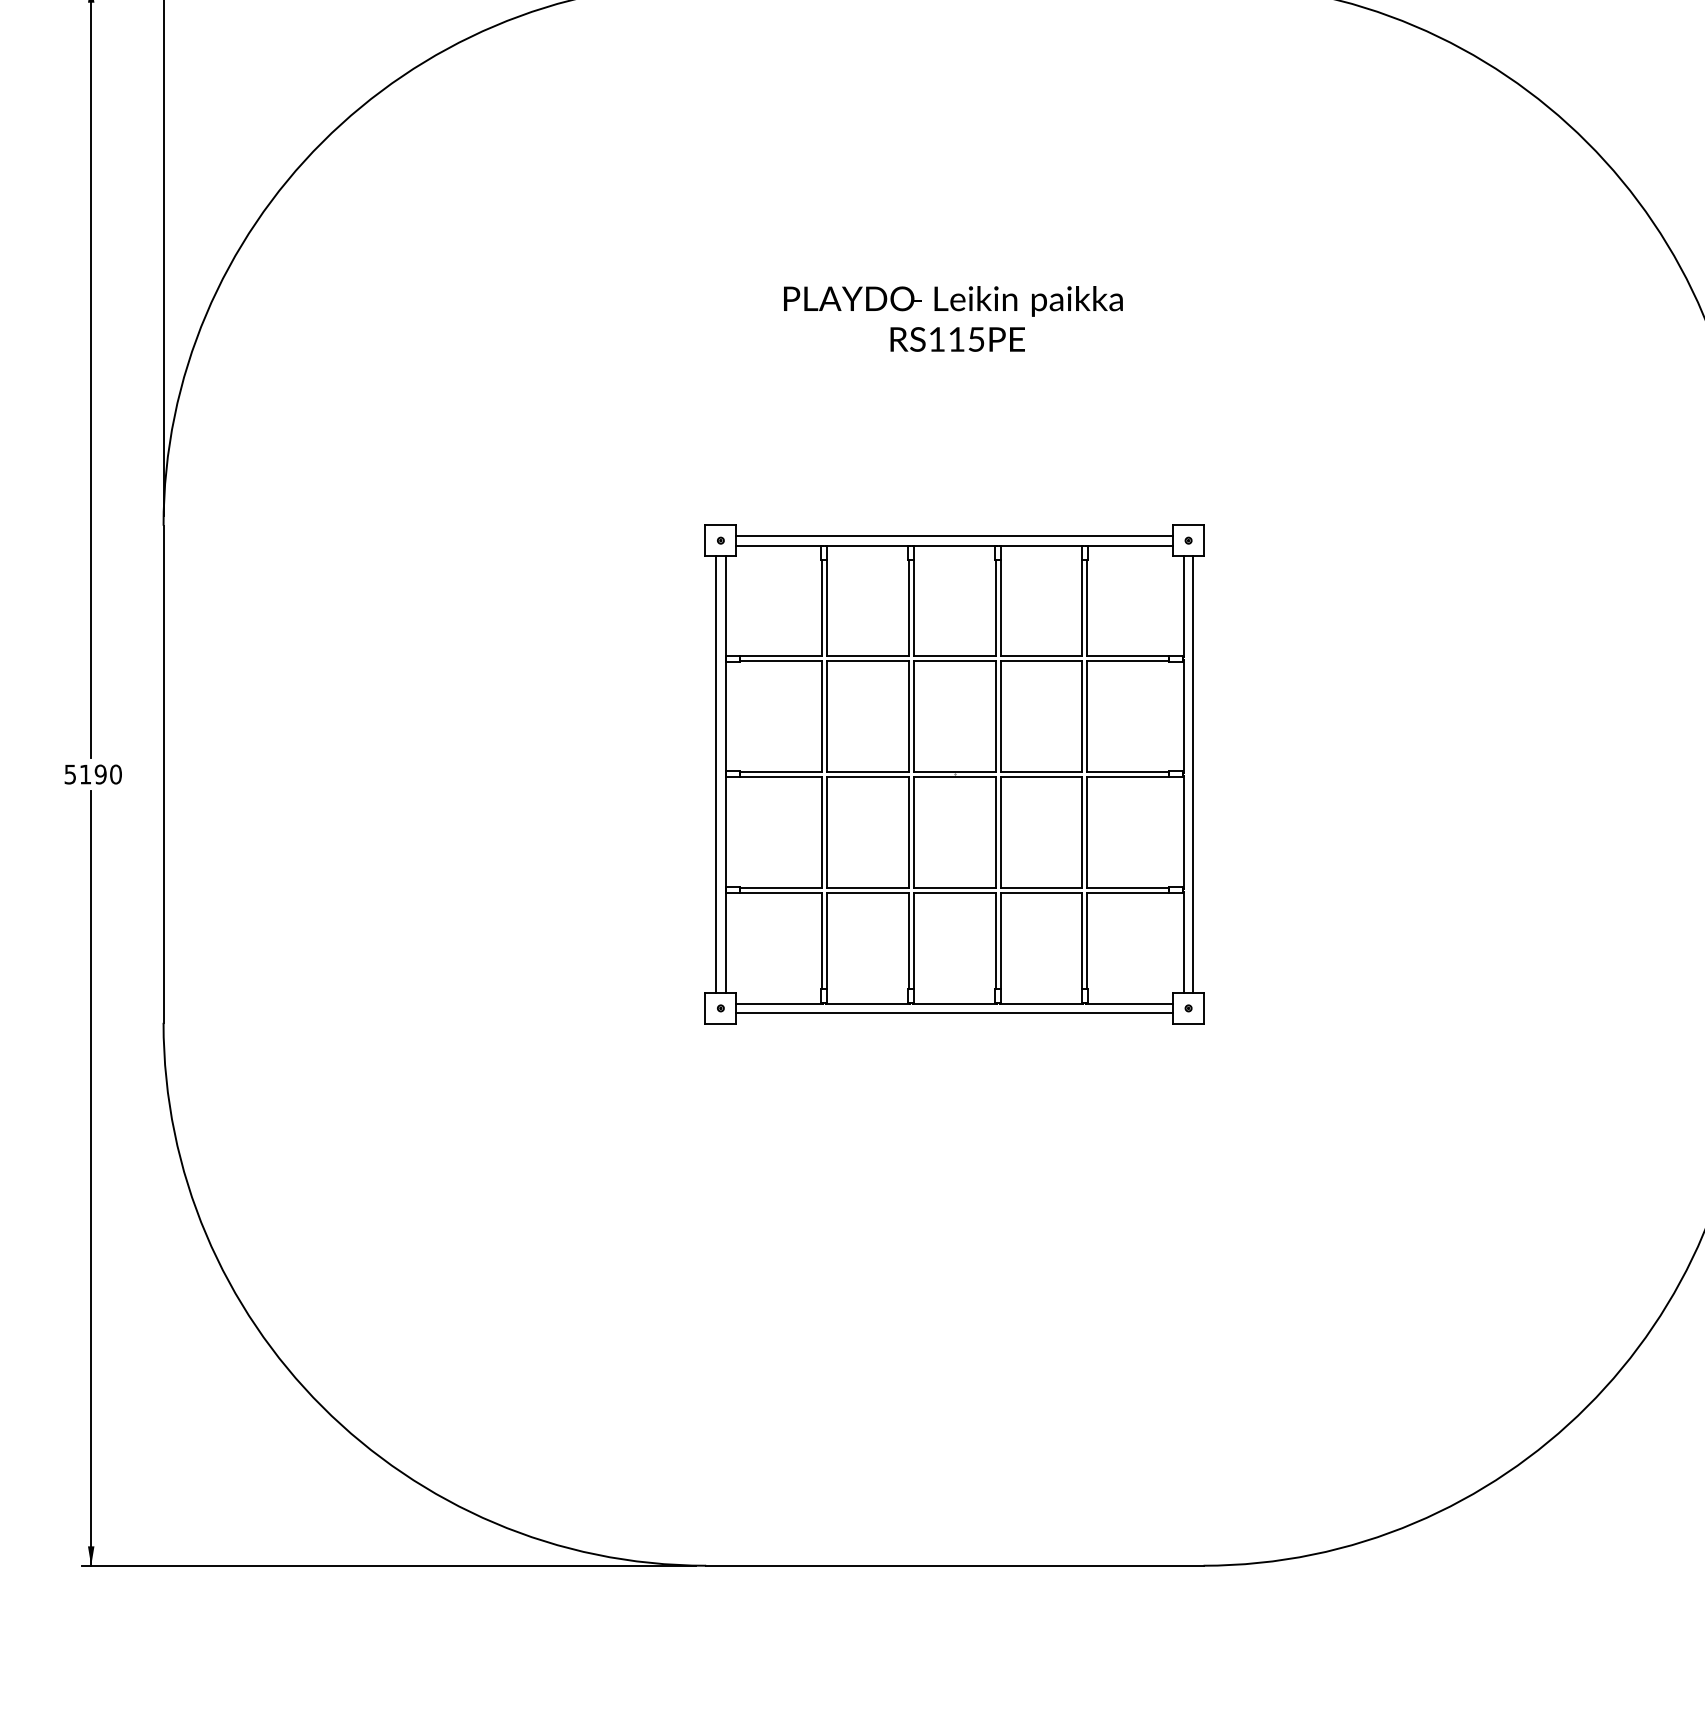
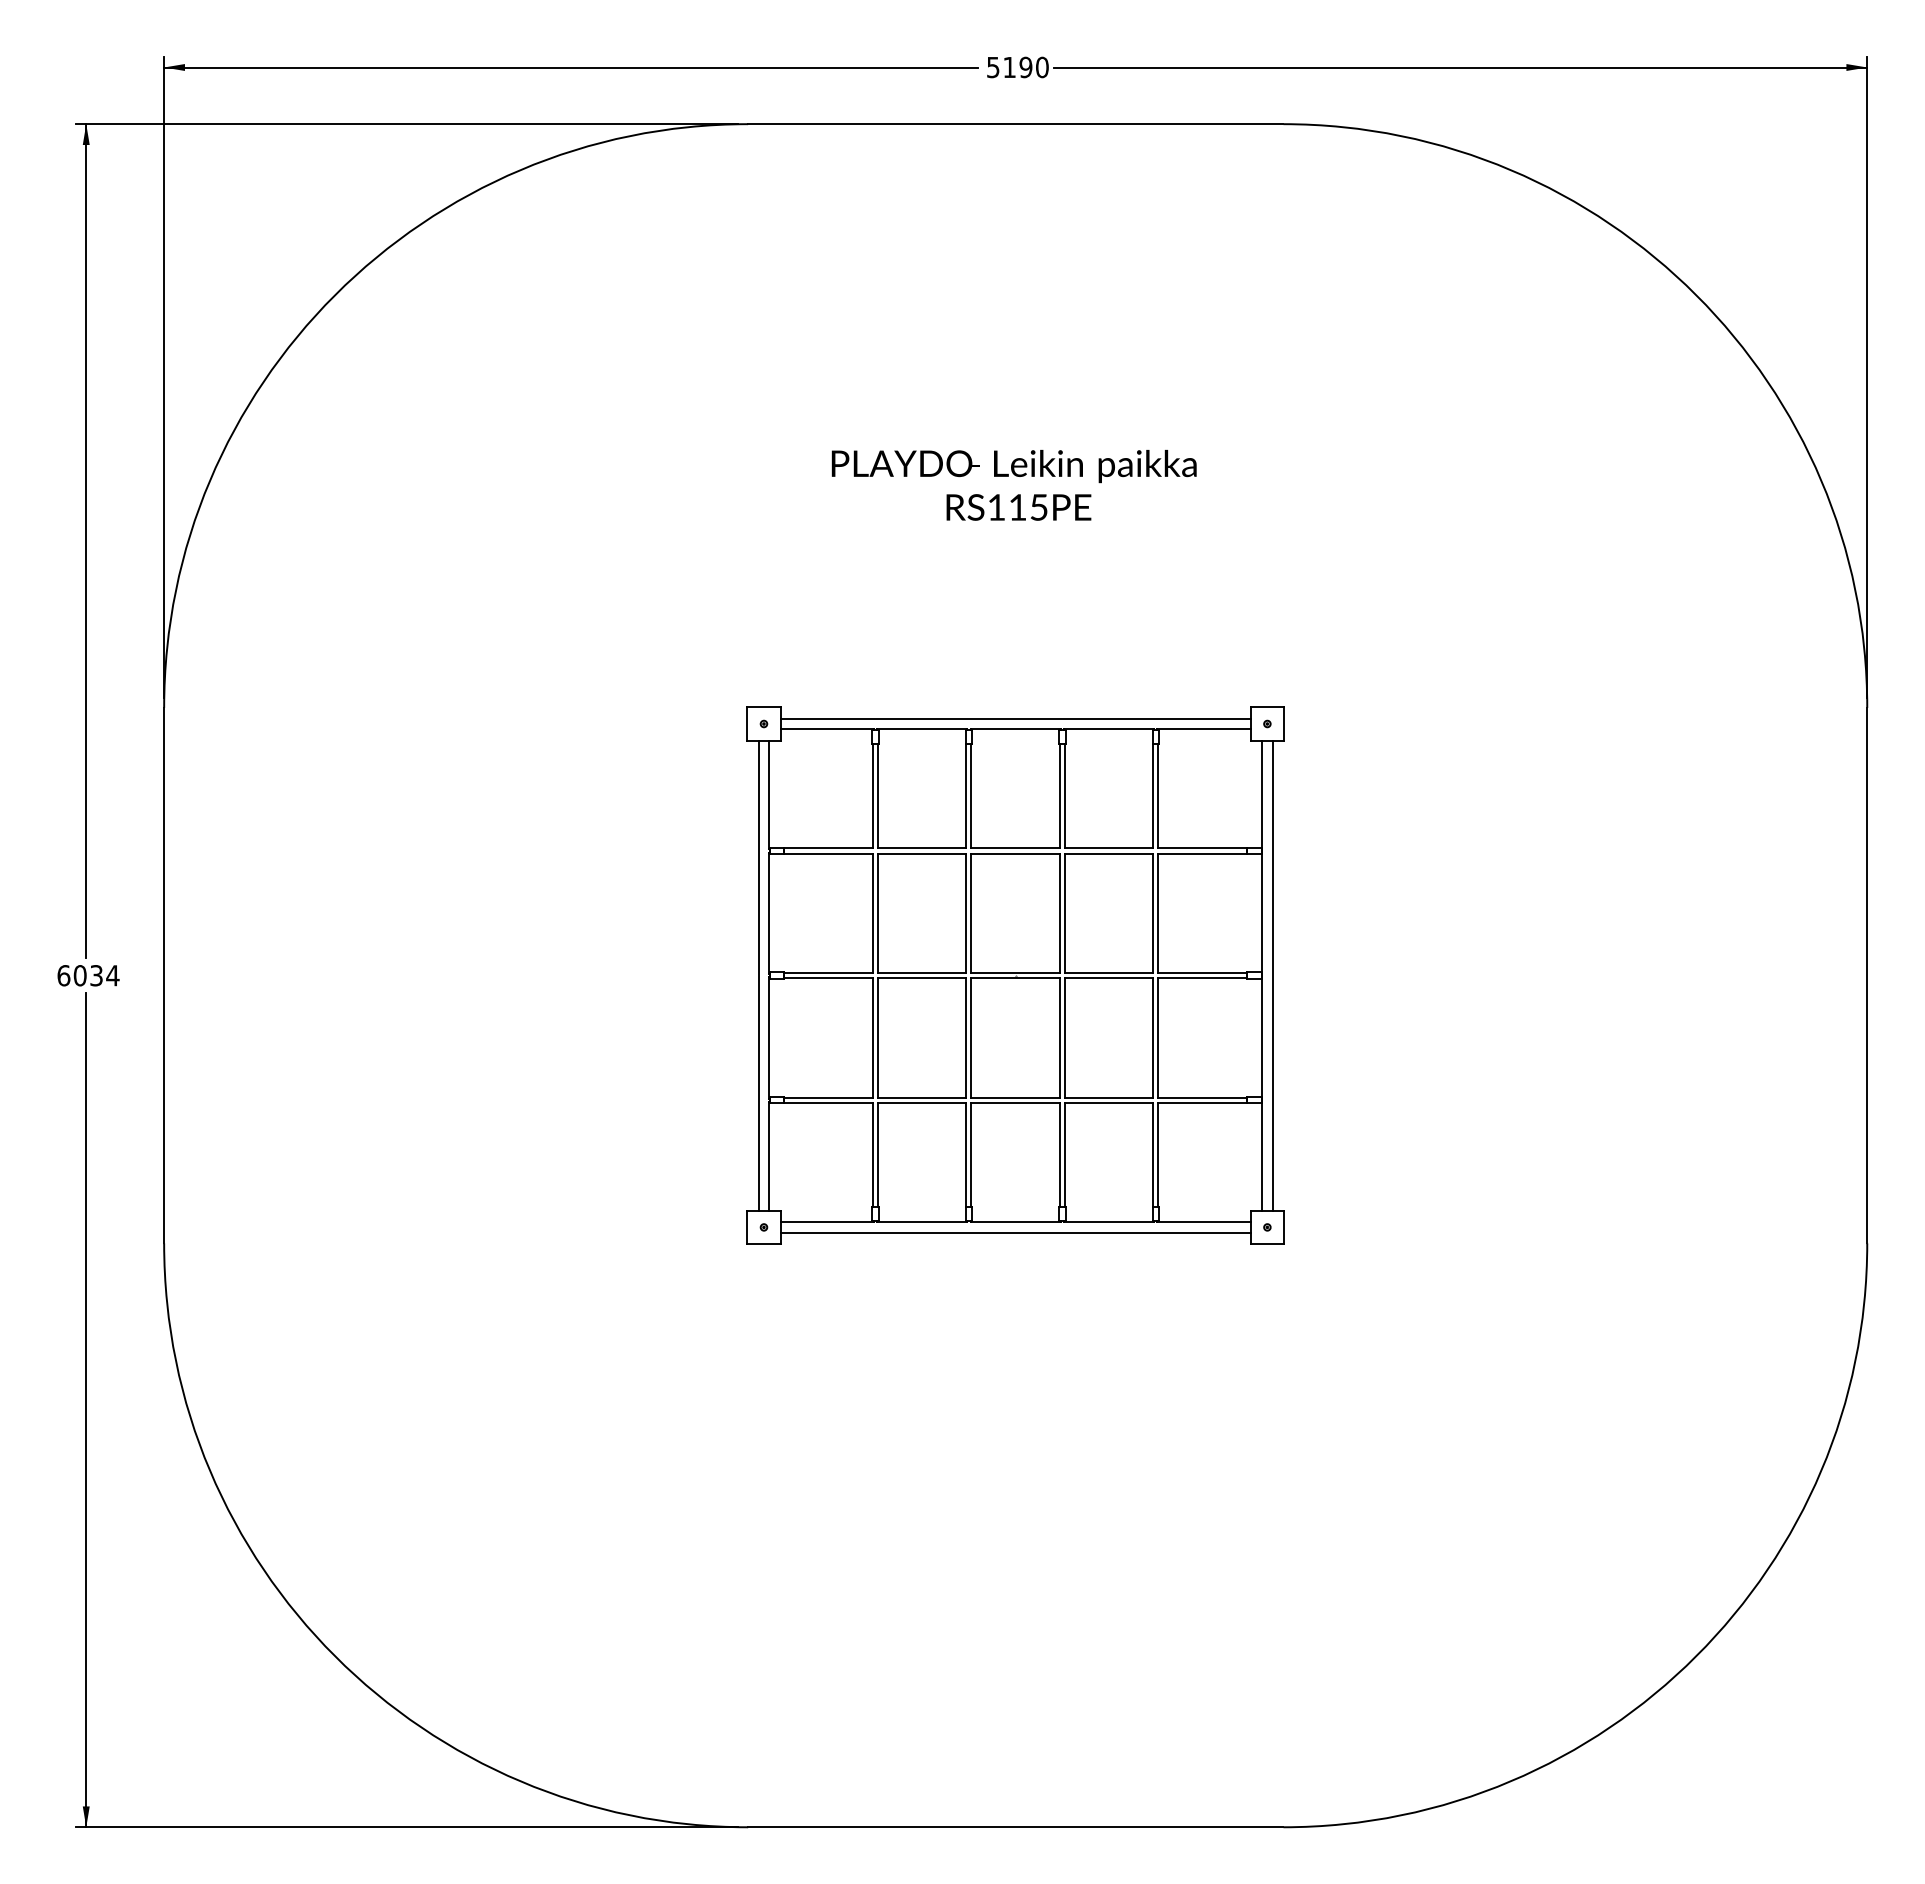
text: (93, 774) -> (88, 975), 5190 -> 6034

